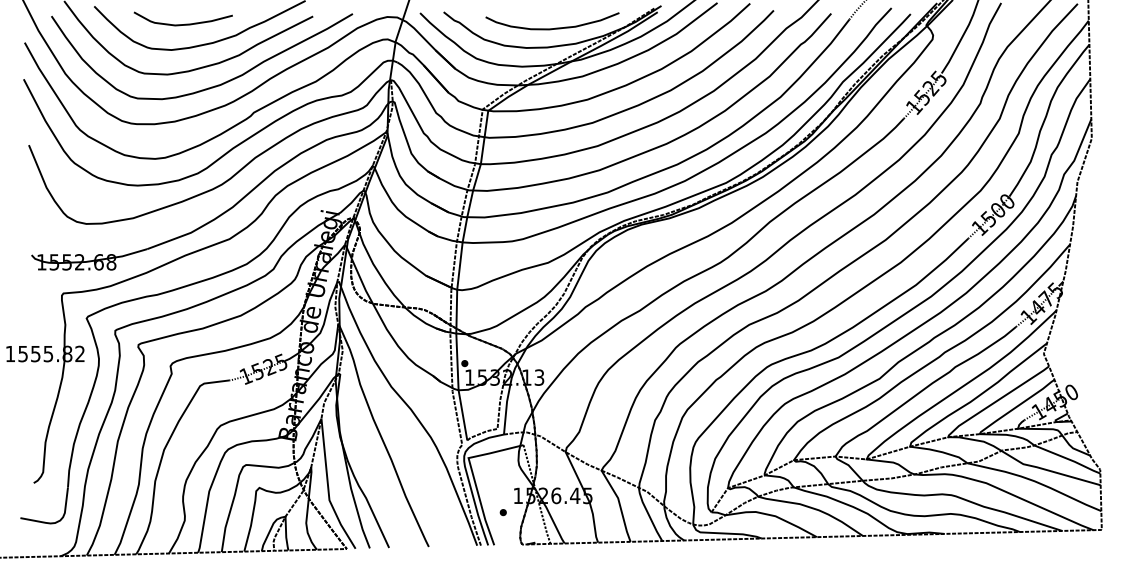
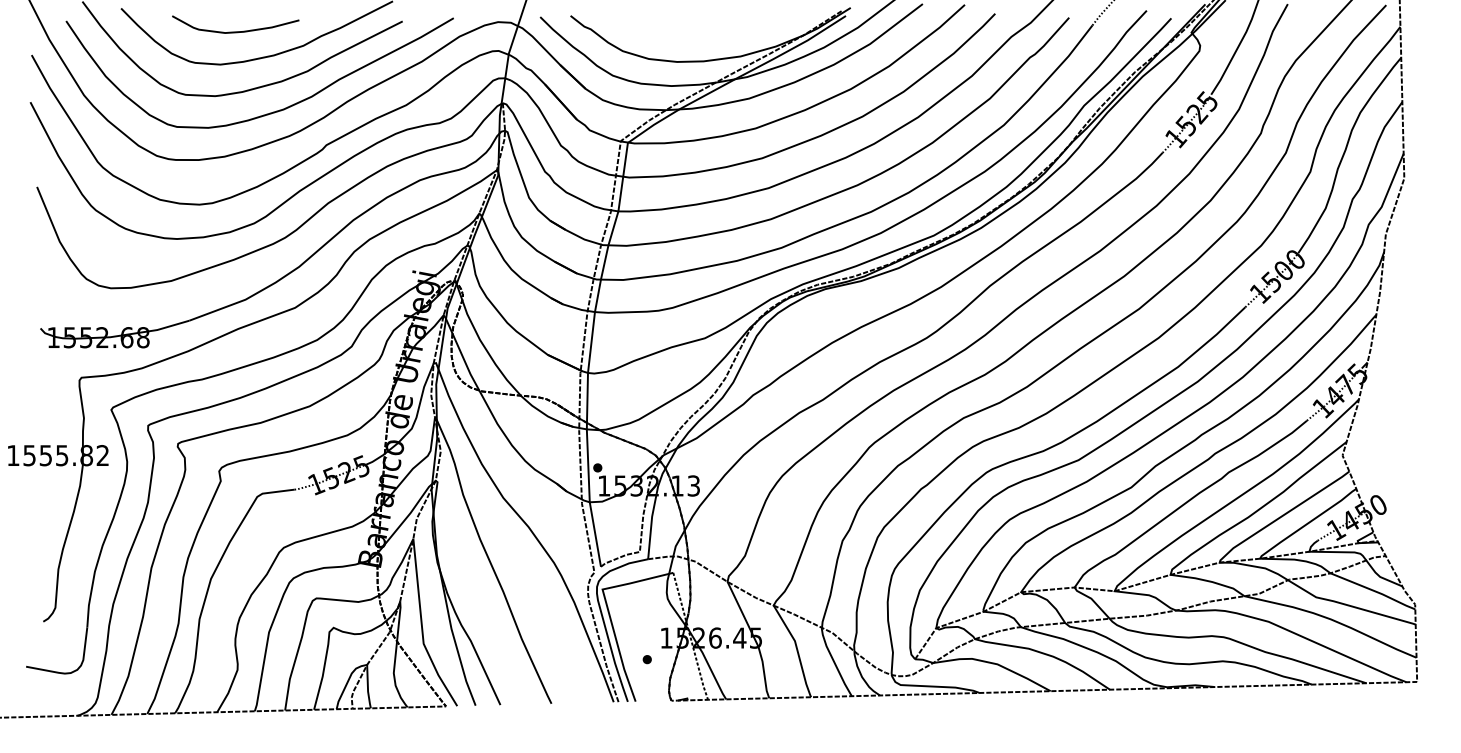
curve: (552, 28) -> (710, 36), removed

